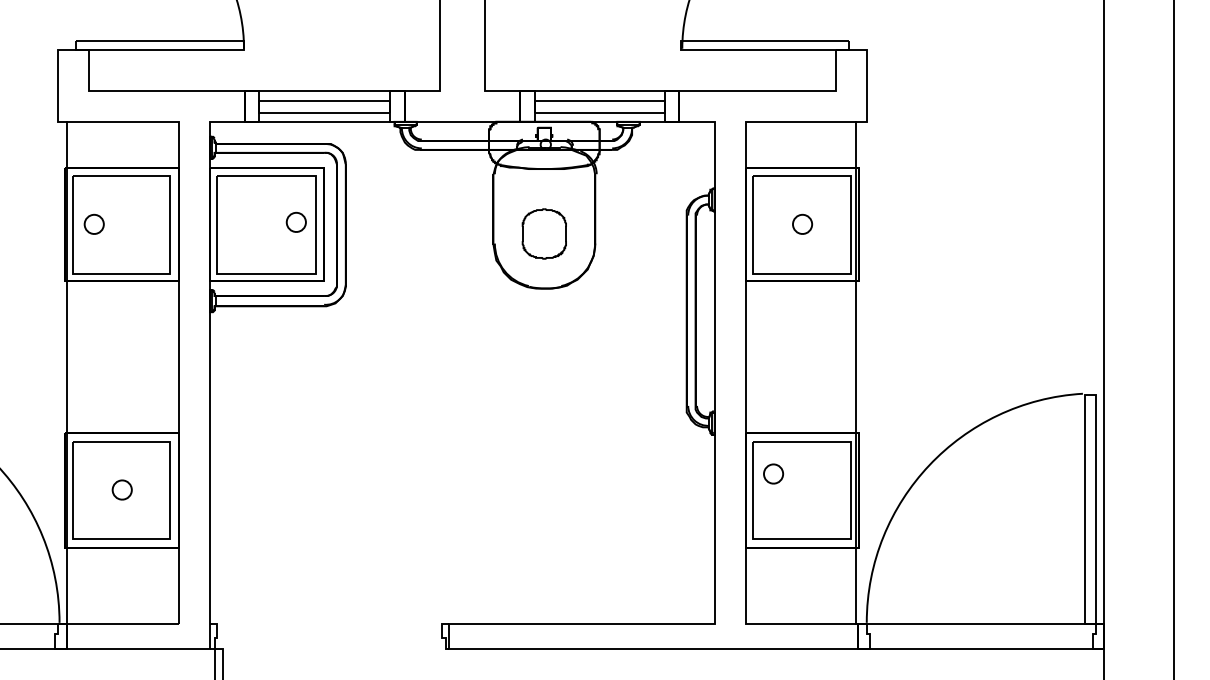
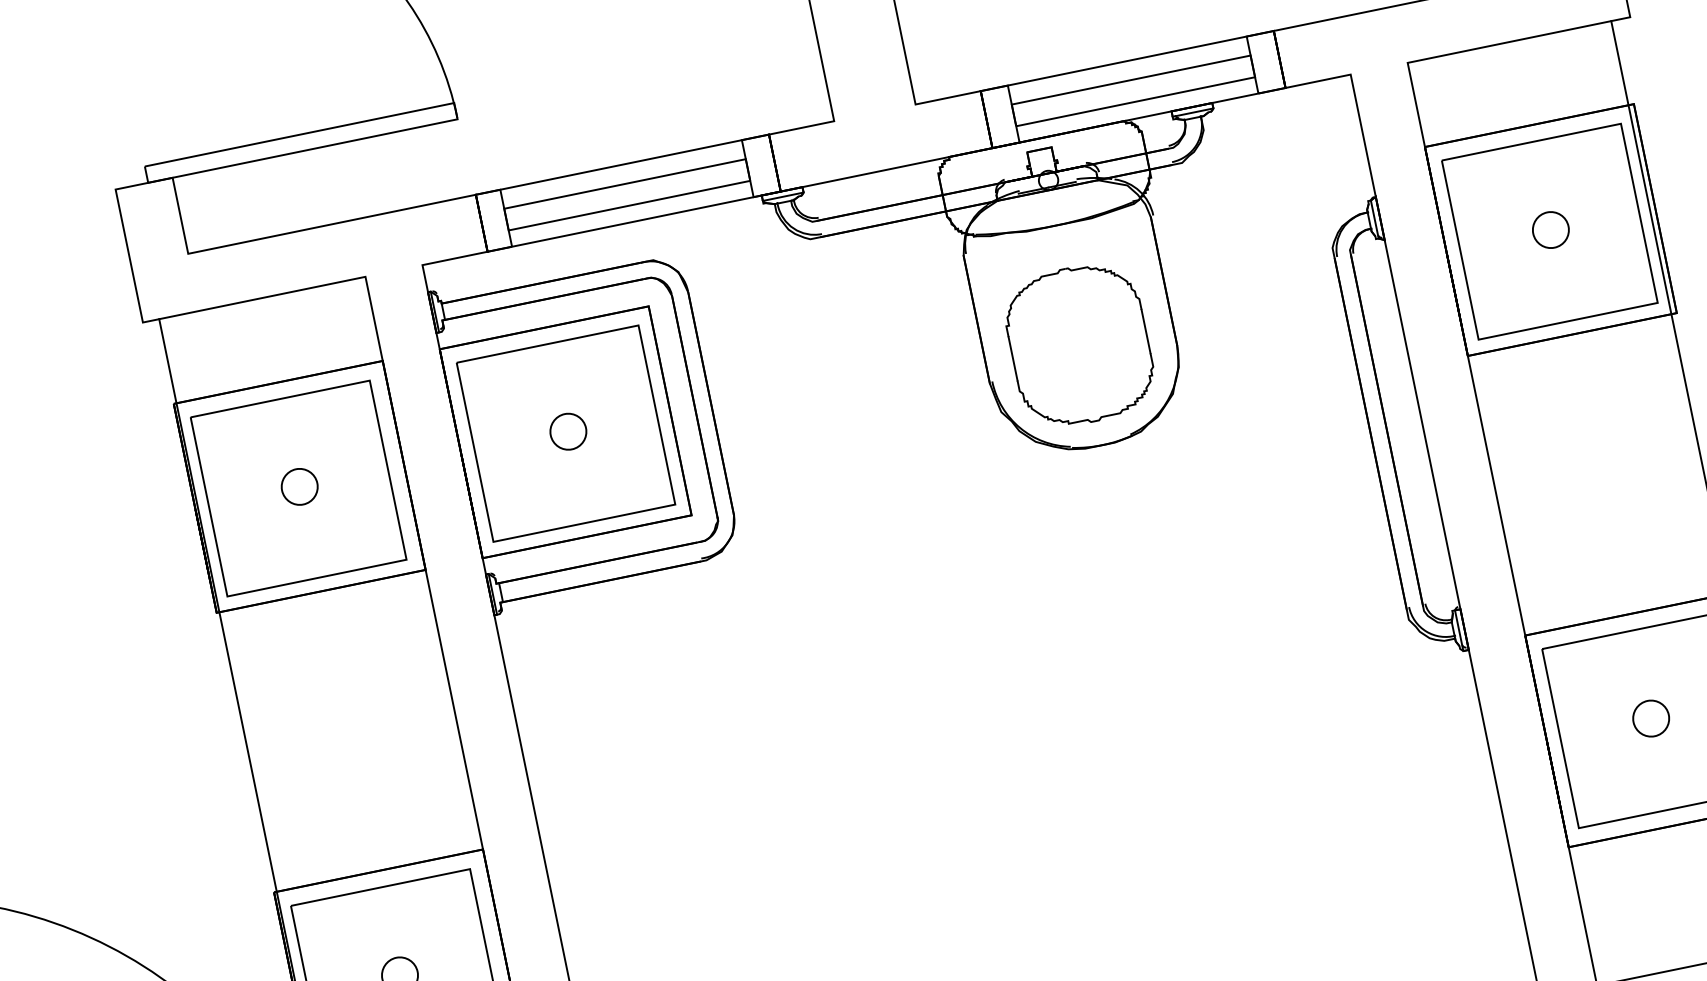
part: (295, 221) -> (566, 430), moved
part: (93, 223) -> (297, 485), moved
part: (544, 233) -> (1079, 344), size x1.67
part: (773, 473) -> (1650, 717), moved

